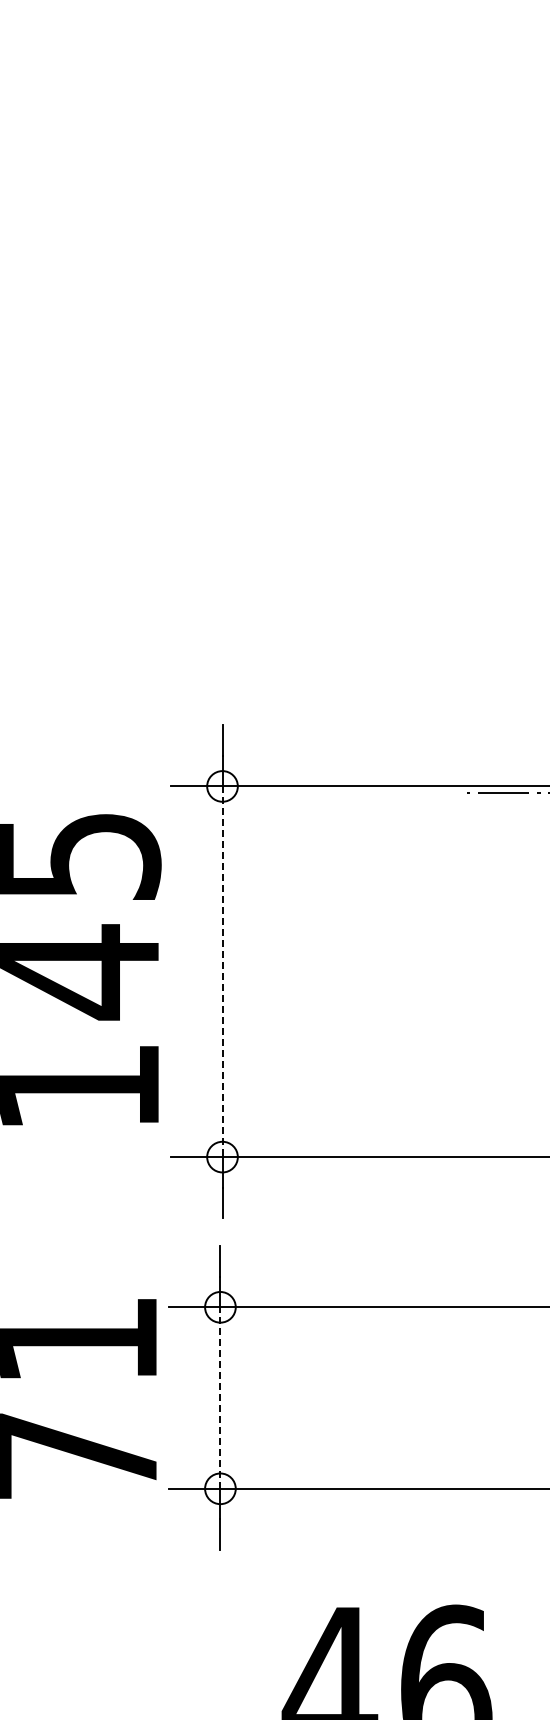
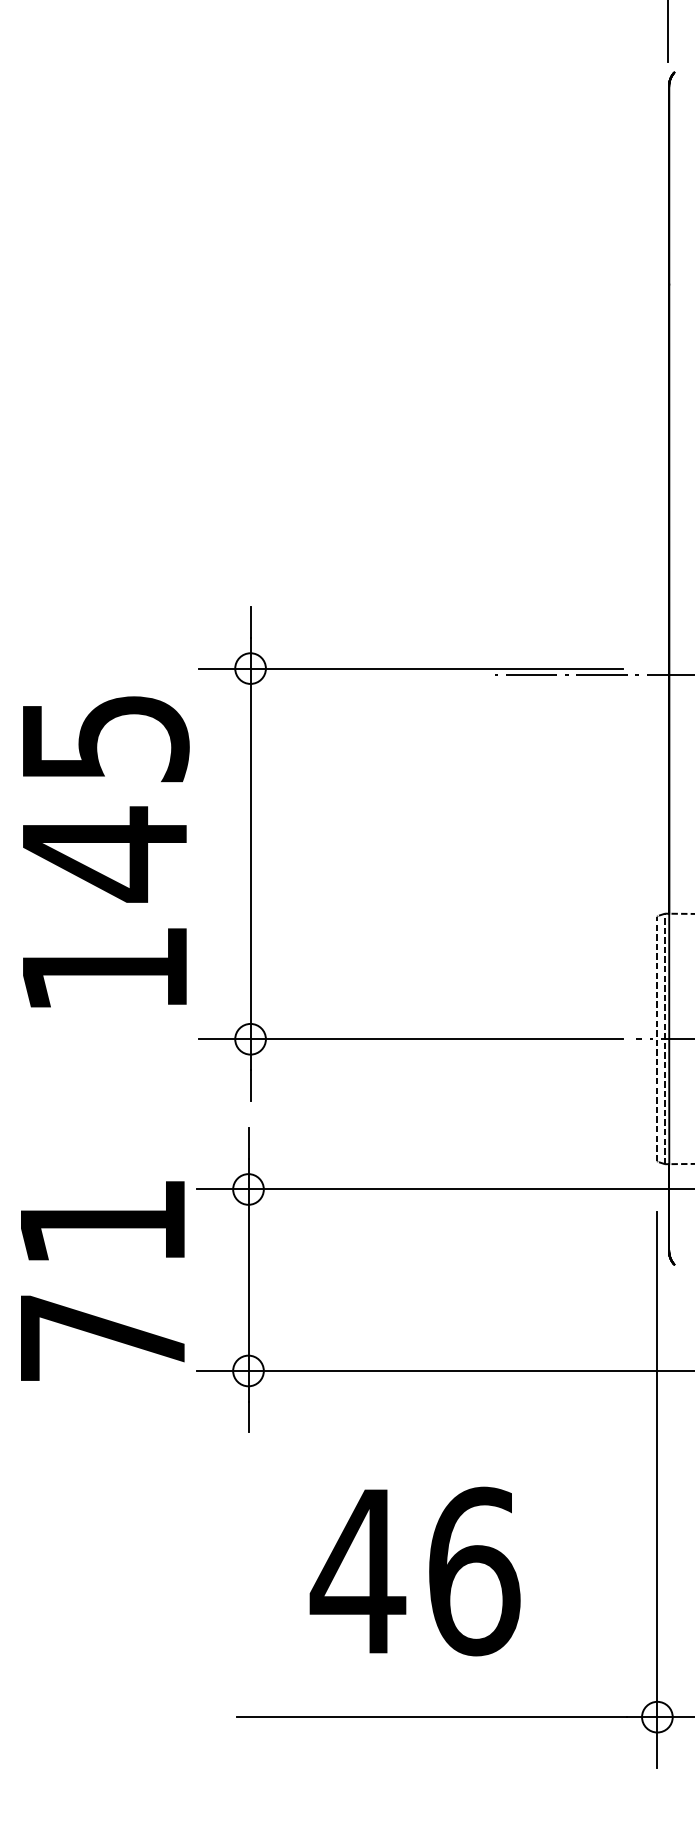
line: (222, 972) -> (250, 854), dashed -> solid
line: (220, 1398) -> (248, 1280), dashed -> solid

